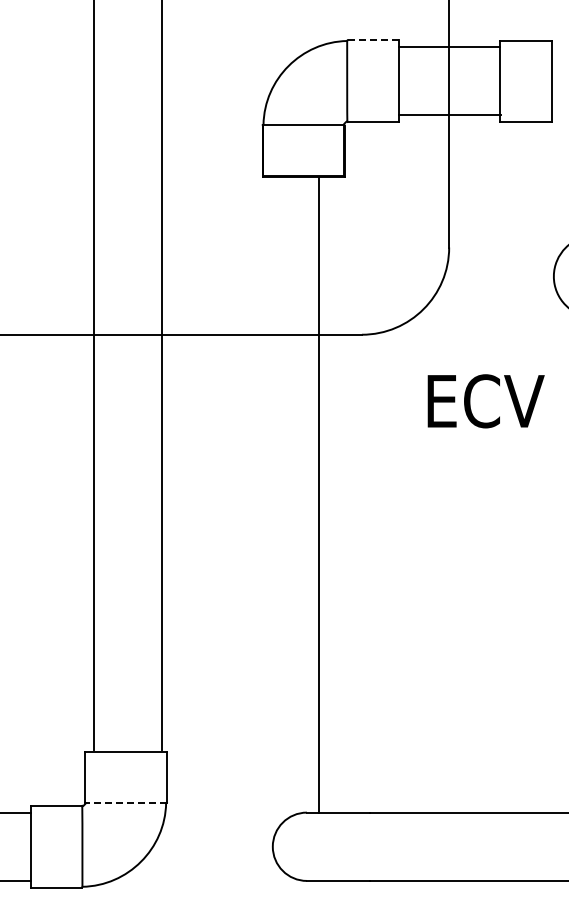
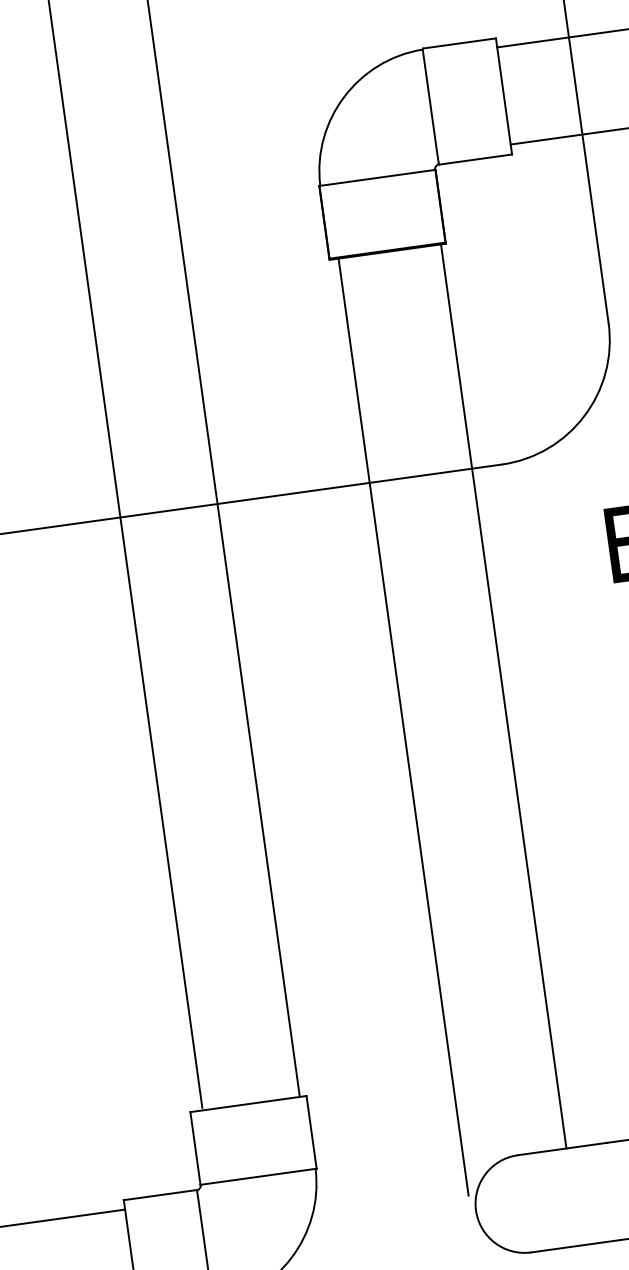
line: (373, 40) -> (460, 43), dashed -> solid
line: (319, 494) -> (504, 695), moved
line: (269, 506) -> (404, 727), added
line: (126, 802) -> (259, 1176), dashed -> solid

